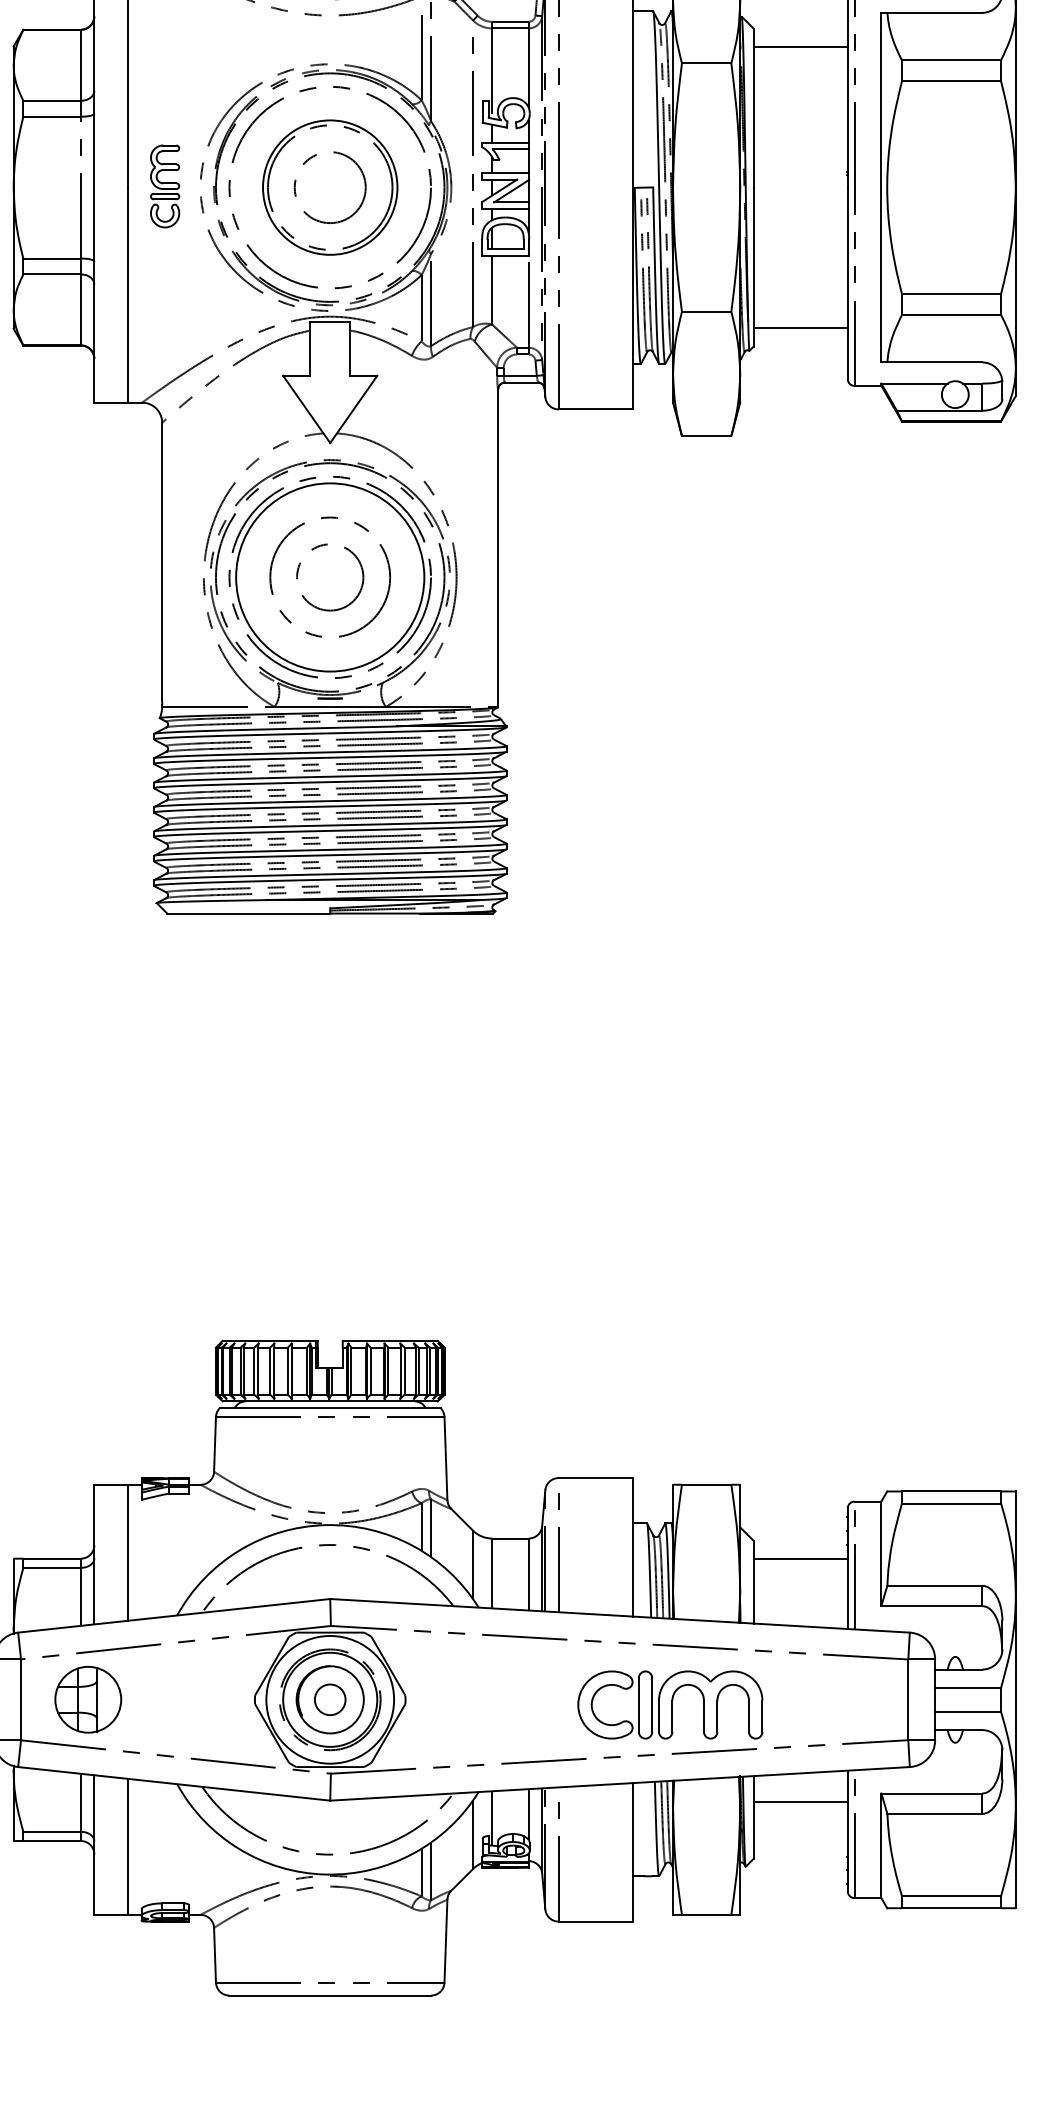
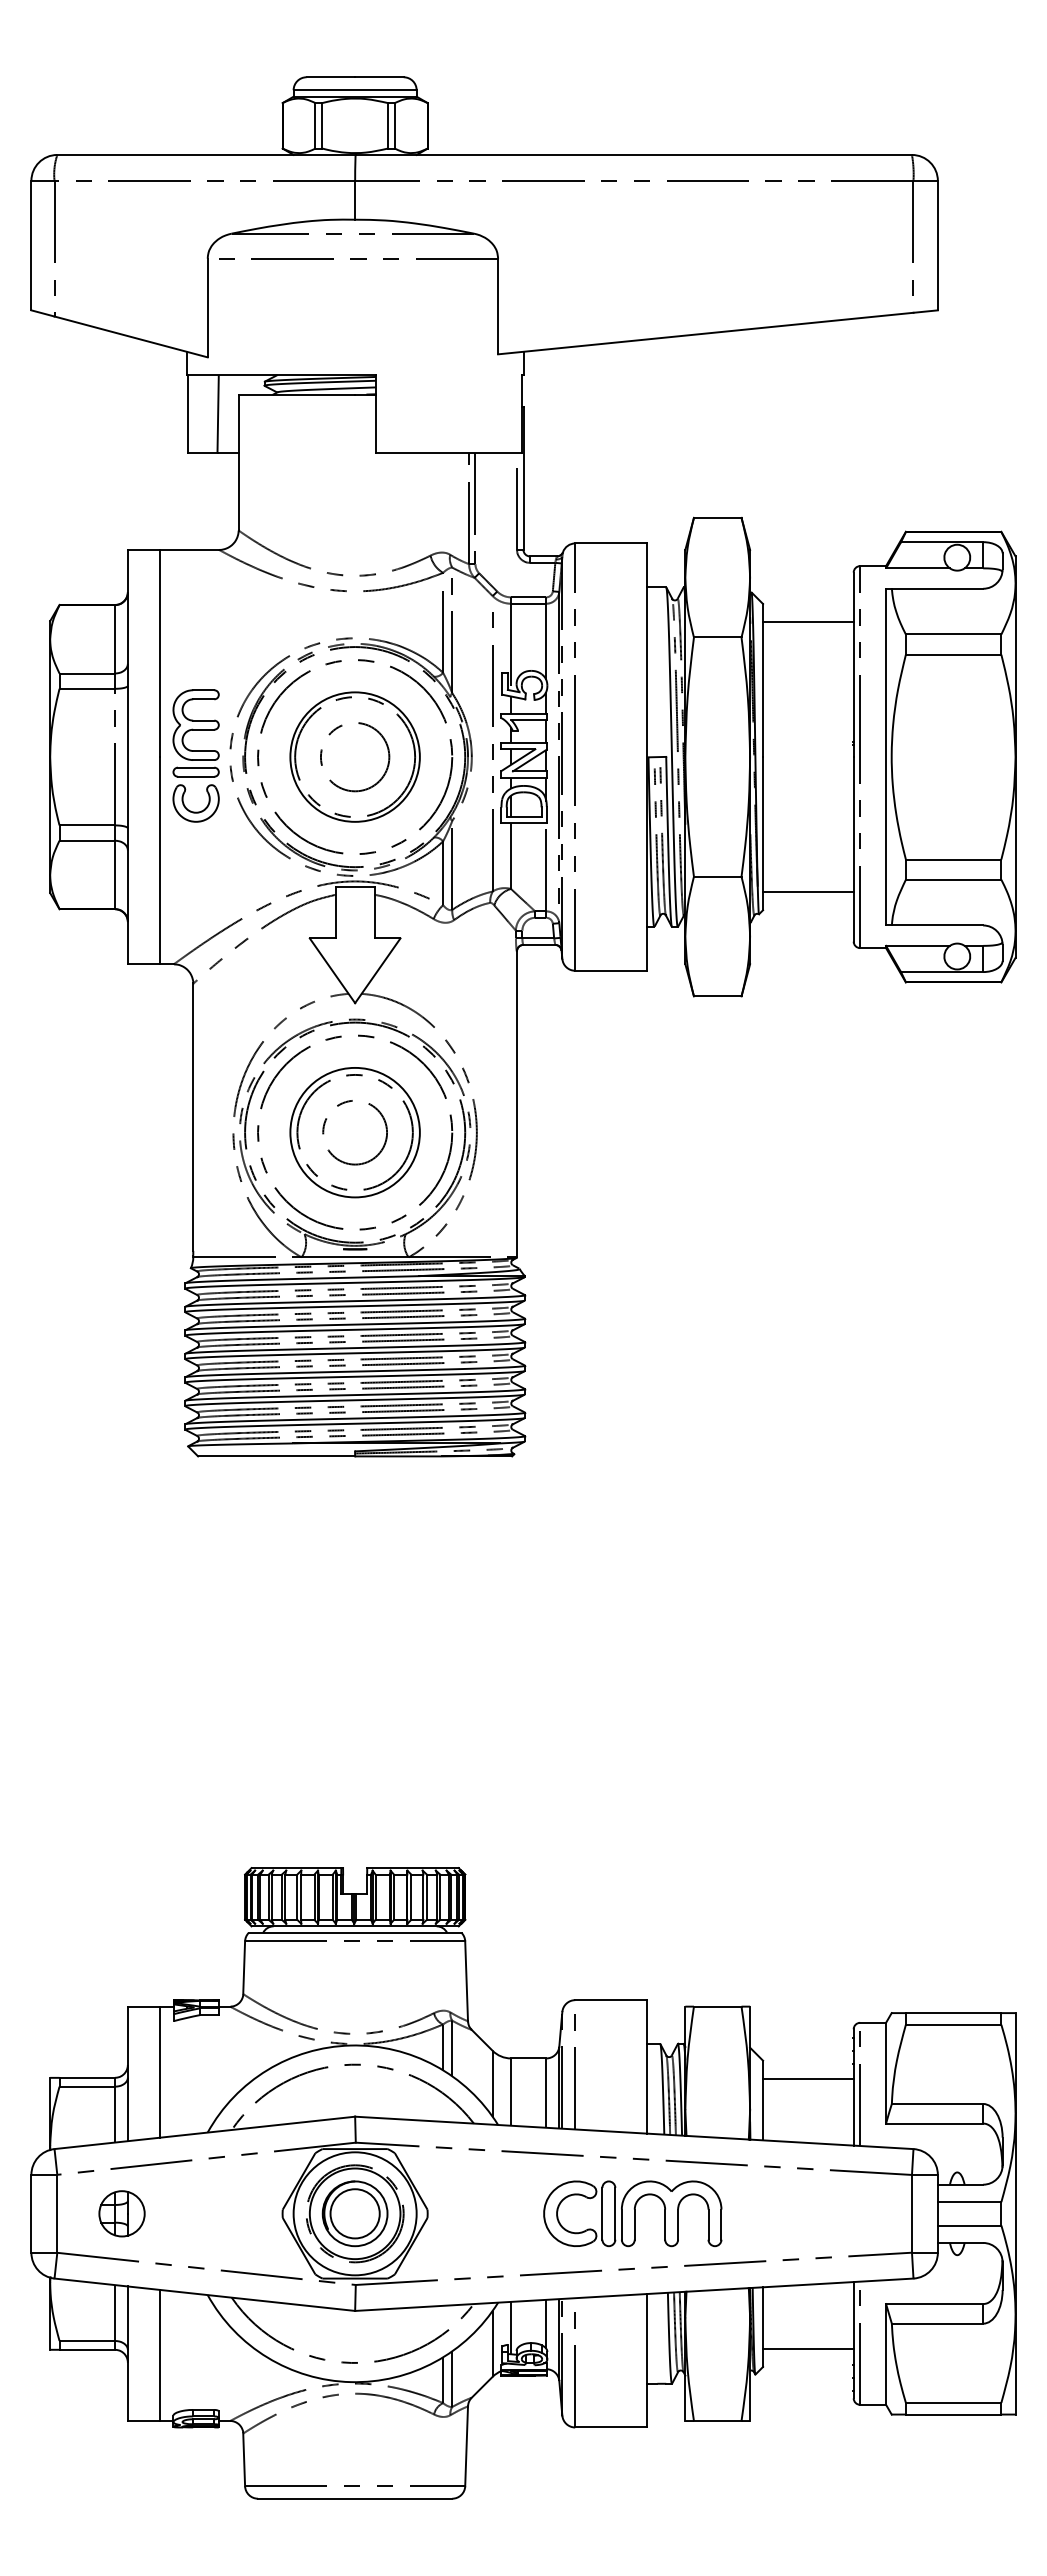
part: (164, 185) -> (195, 755), size x1.67
circle: (329, 577) -> (354, 1132), size x0.71
part: (87, 1699) -> (121, 2213), size x0.71
circle: (329, 1699) -> (354, 2213), size x1.67
part: (670, 1704) -> (632, 2213), moved
line: (800, 1802) -> (808, 2349), moved

